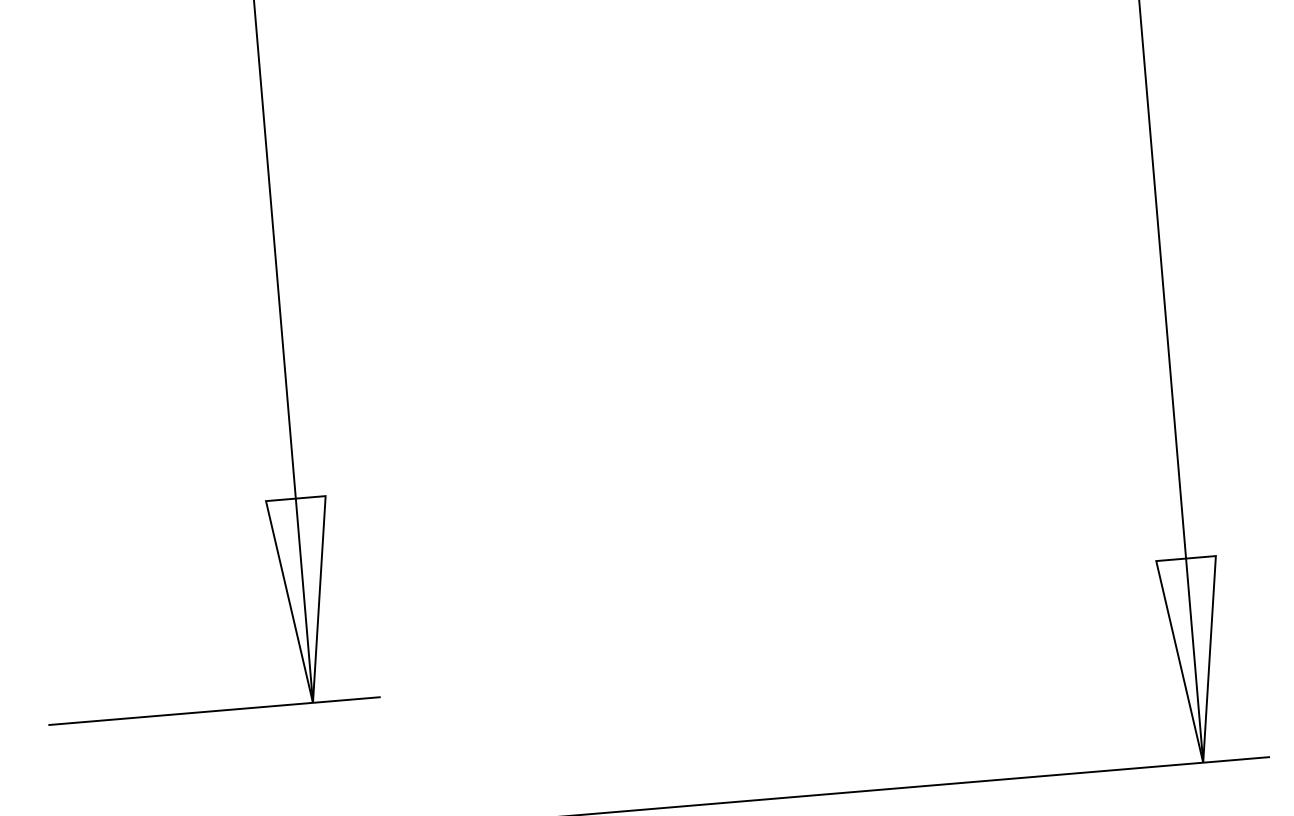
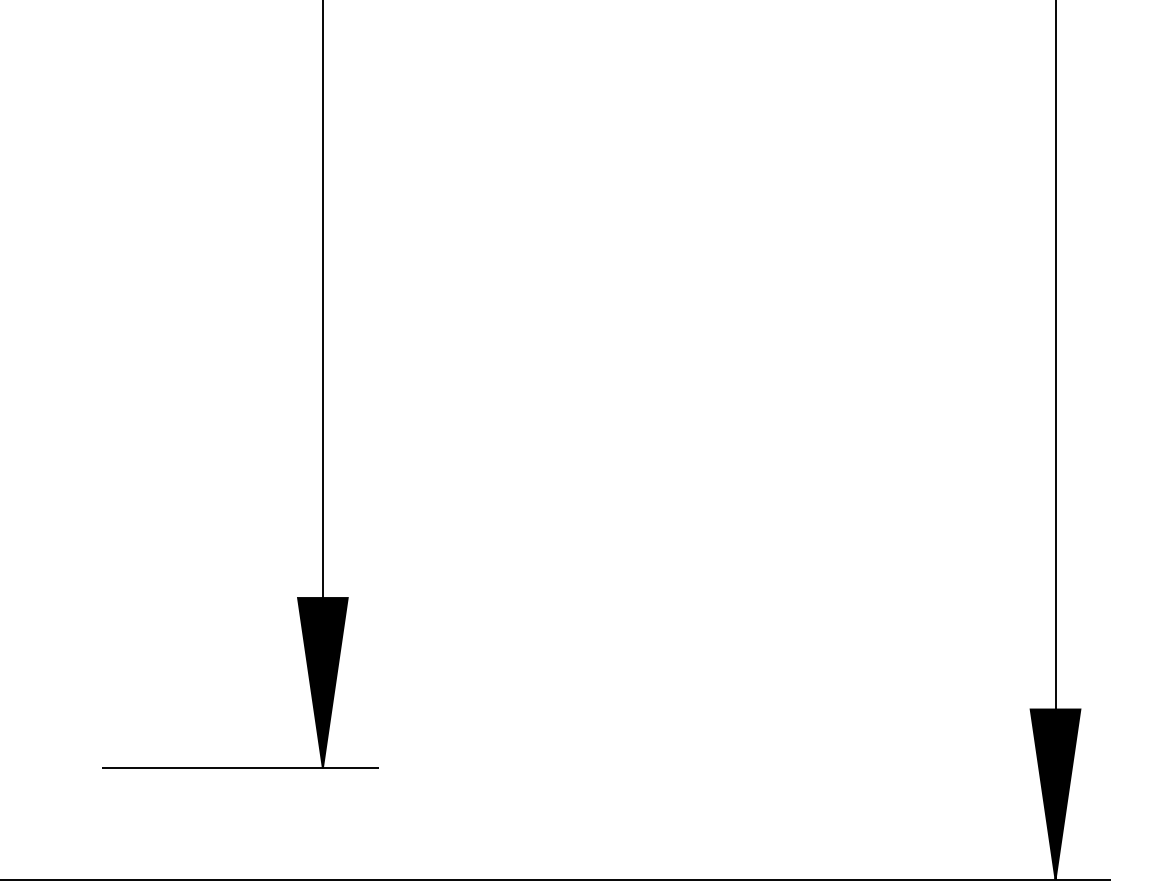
fill: (303, 601) -> (322, 683), added
fill: (1194, 660) -> (1055, 794), added

